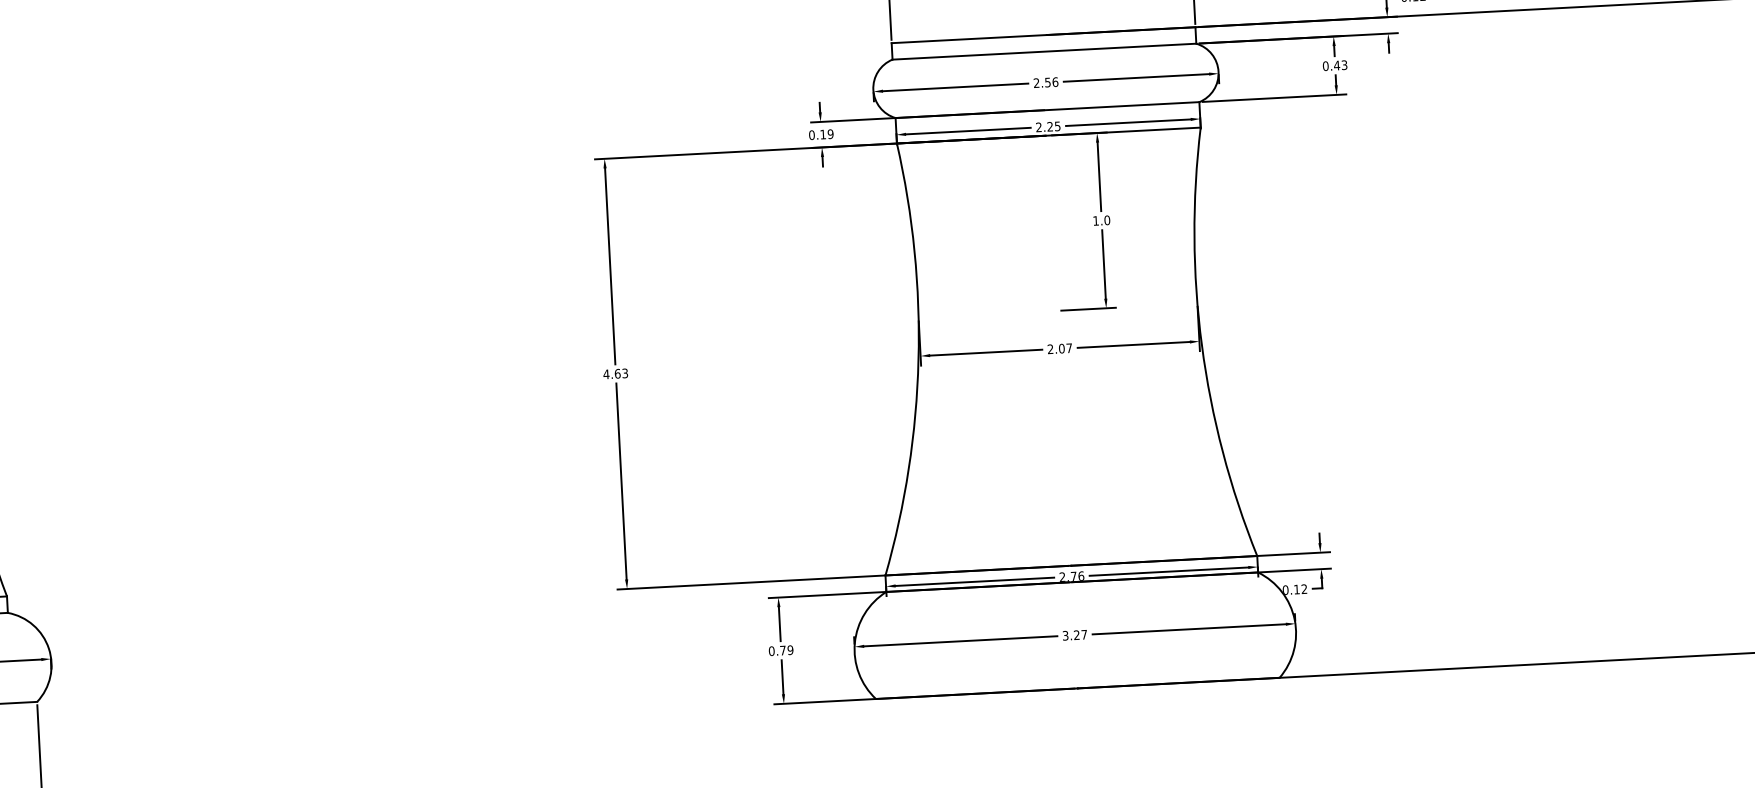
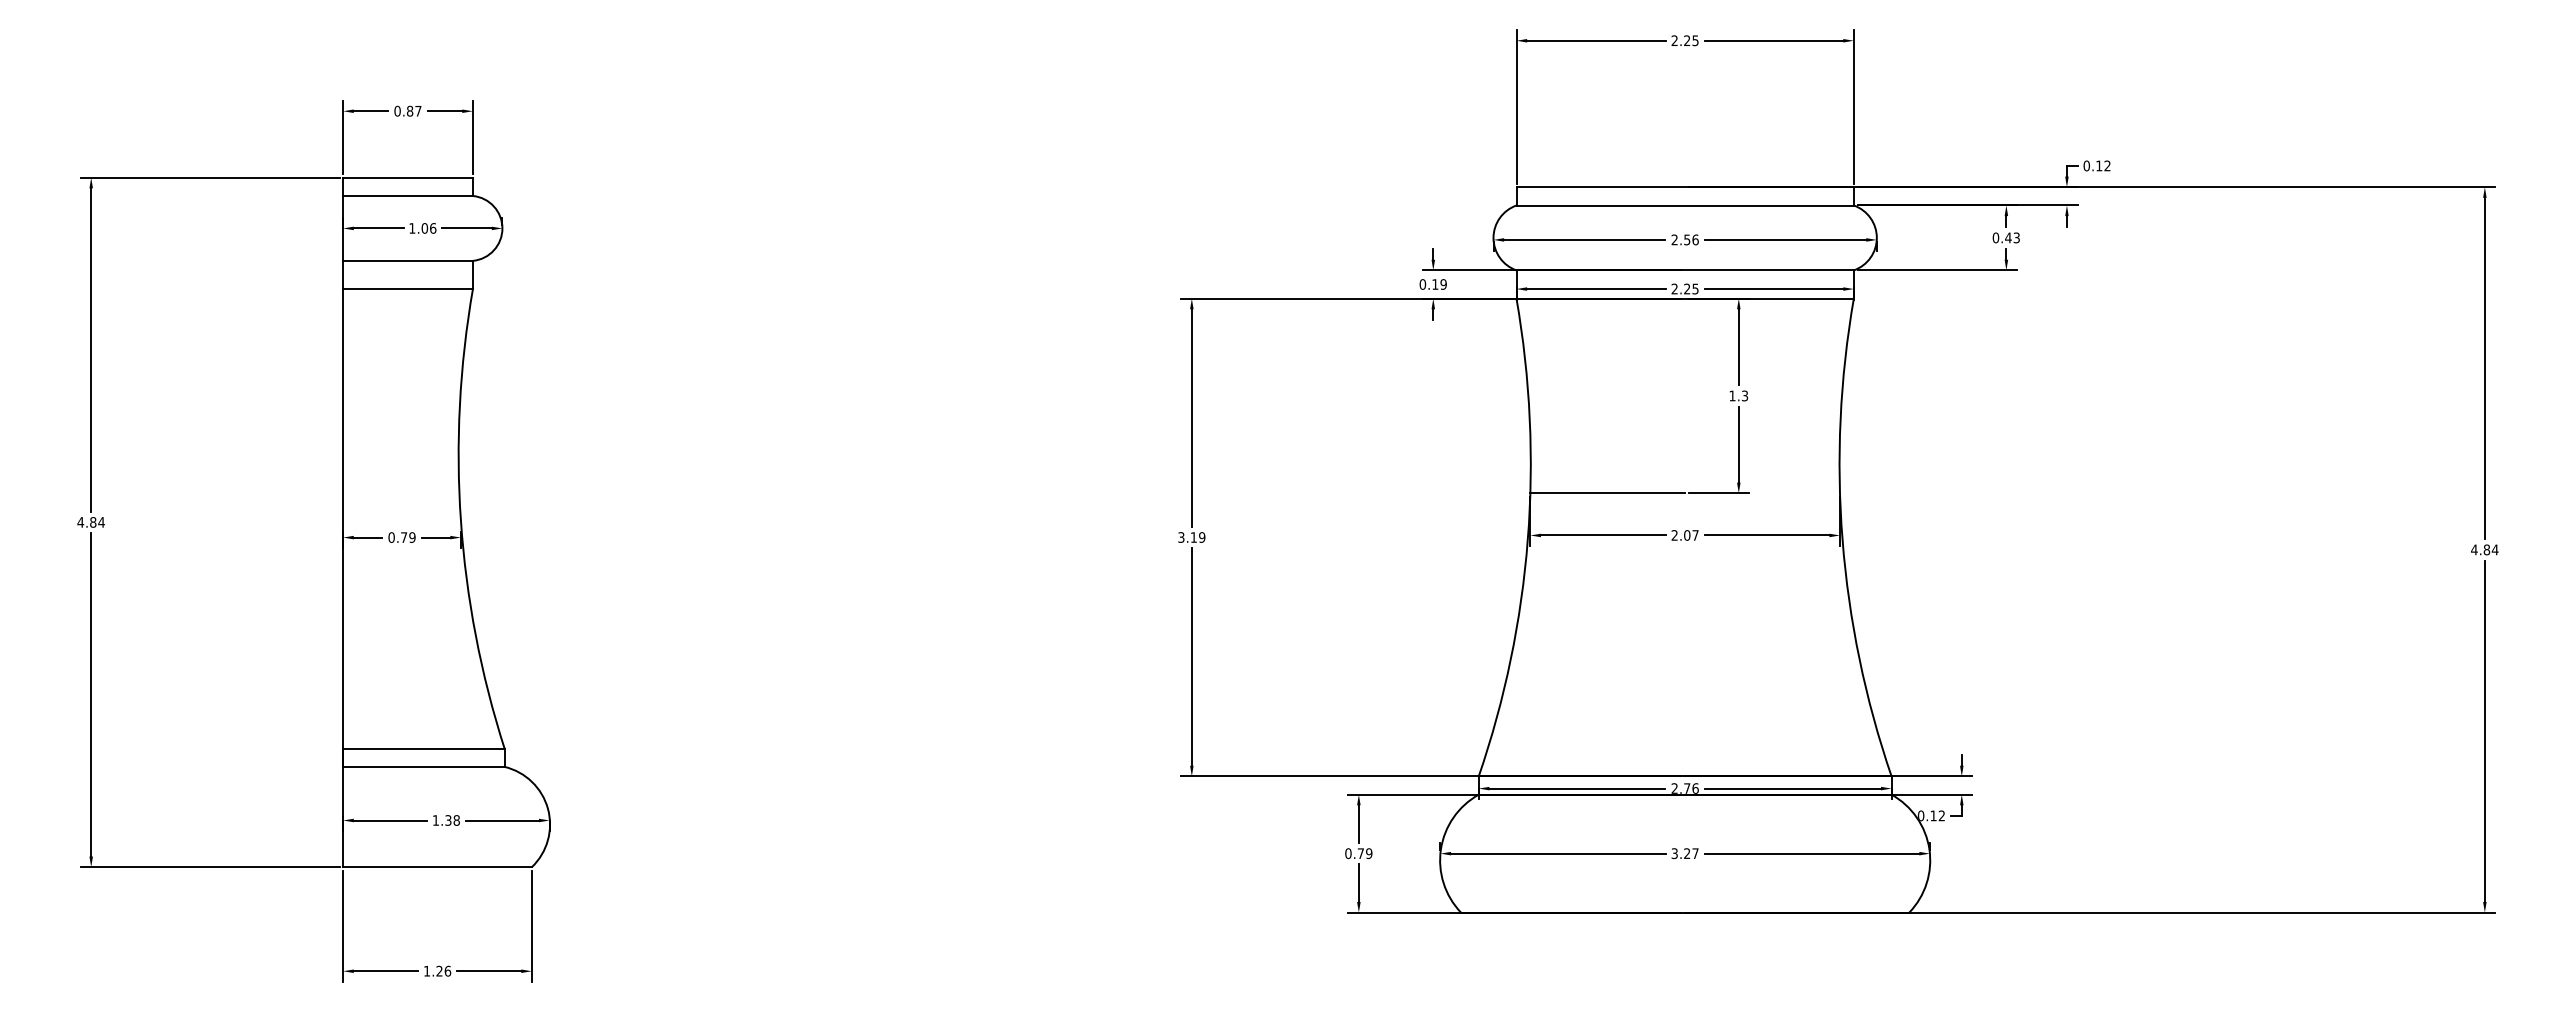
text: (1106, 219) -> (1744, 395), 1.0 -> 1.3
line: (988, 314) -> (1607, 493), added
text: (615, 373) -> (1191, 537), 4.63 -> 3.19

